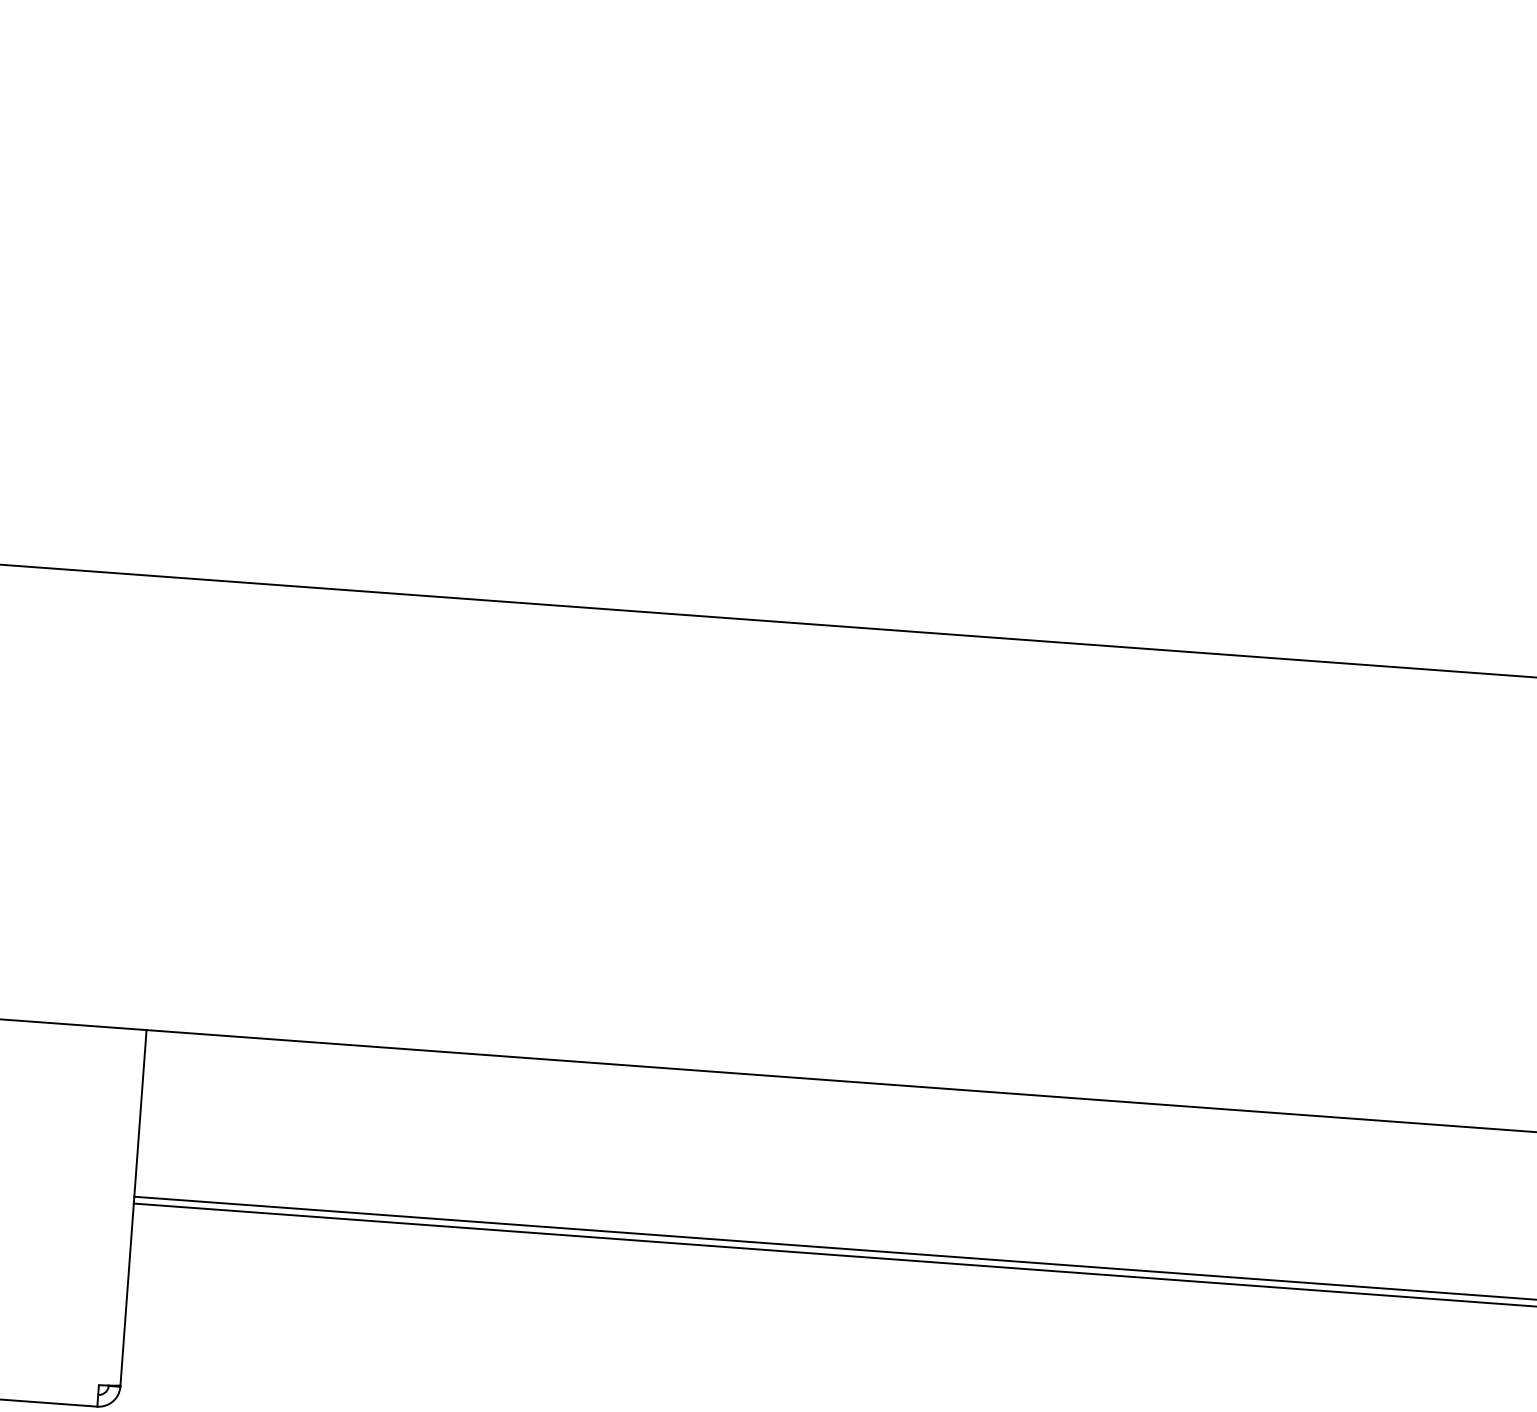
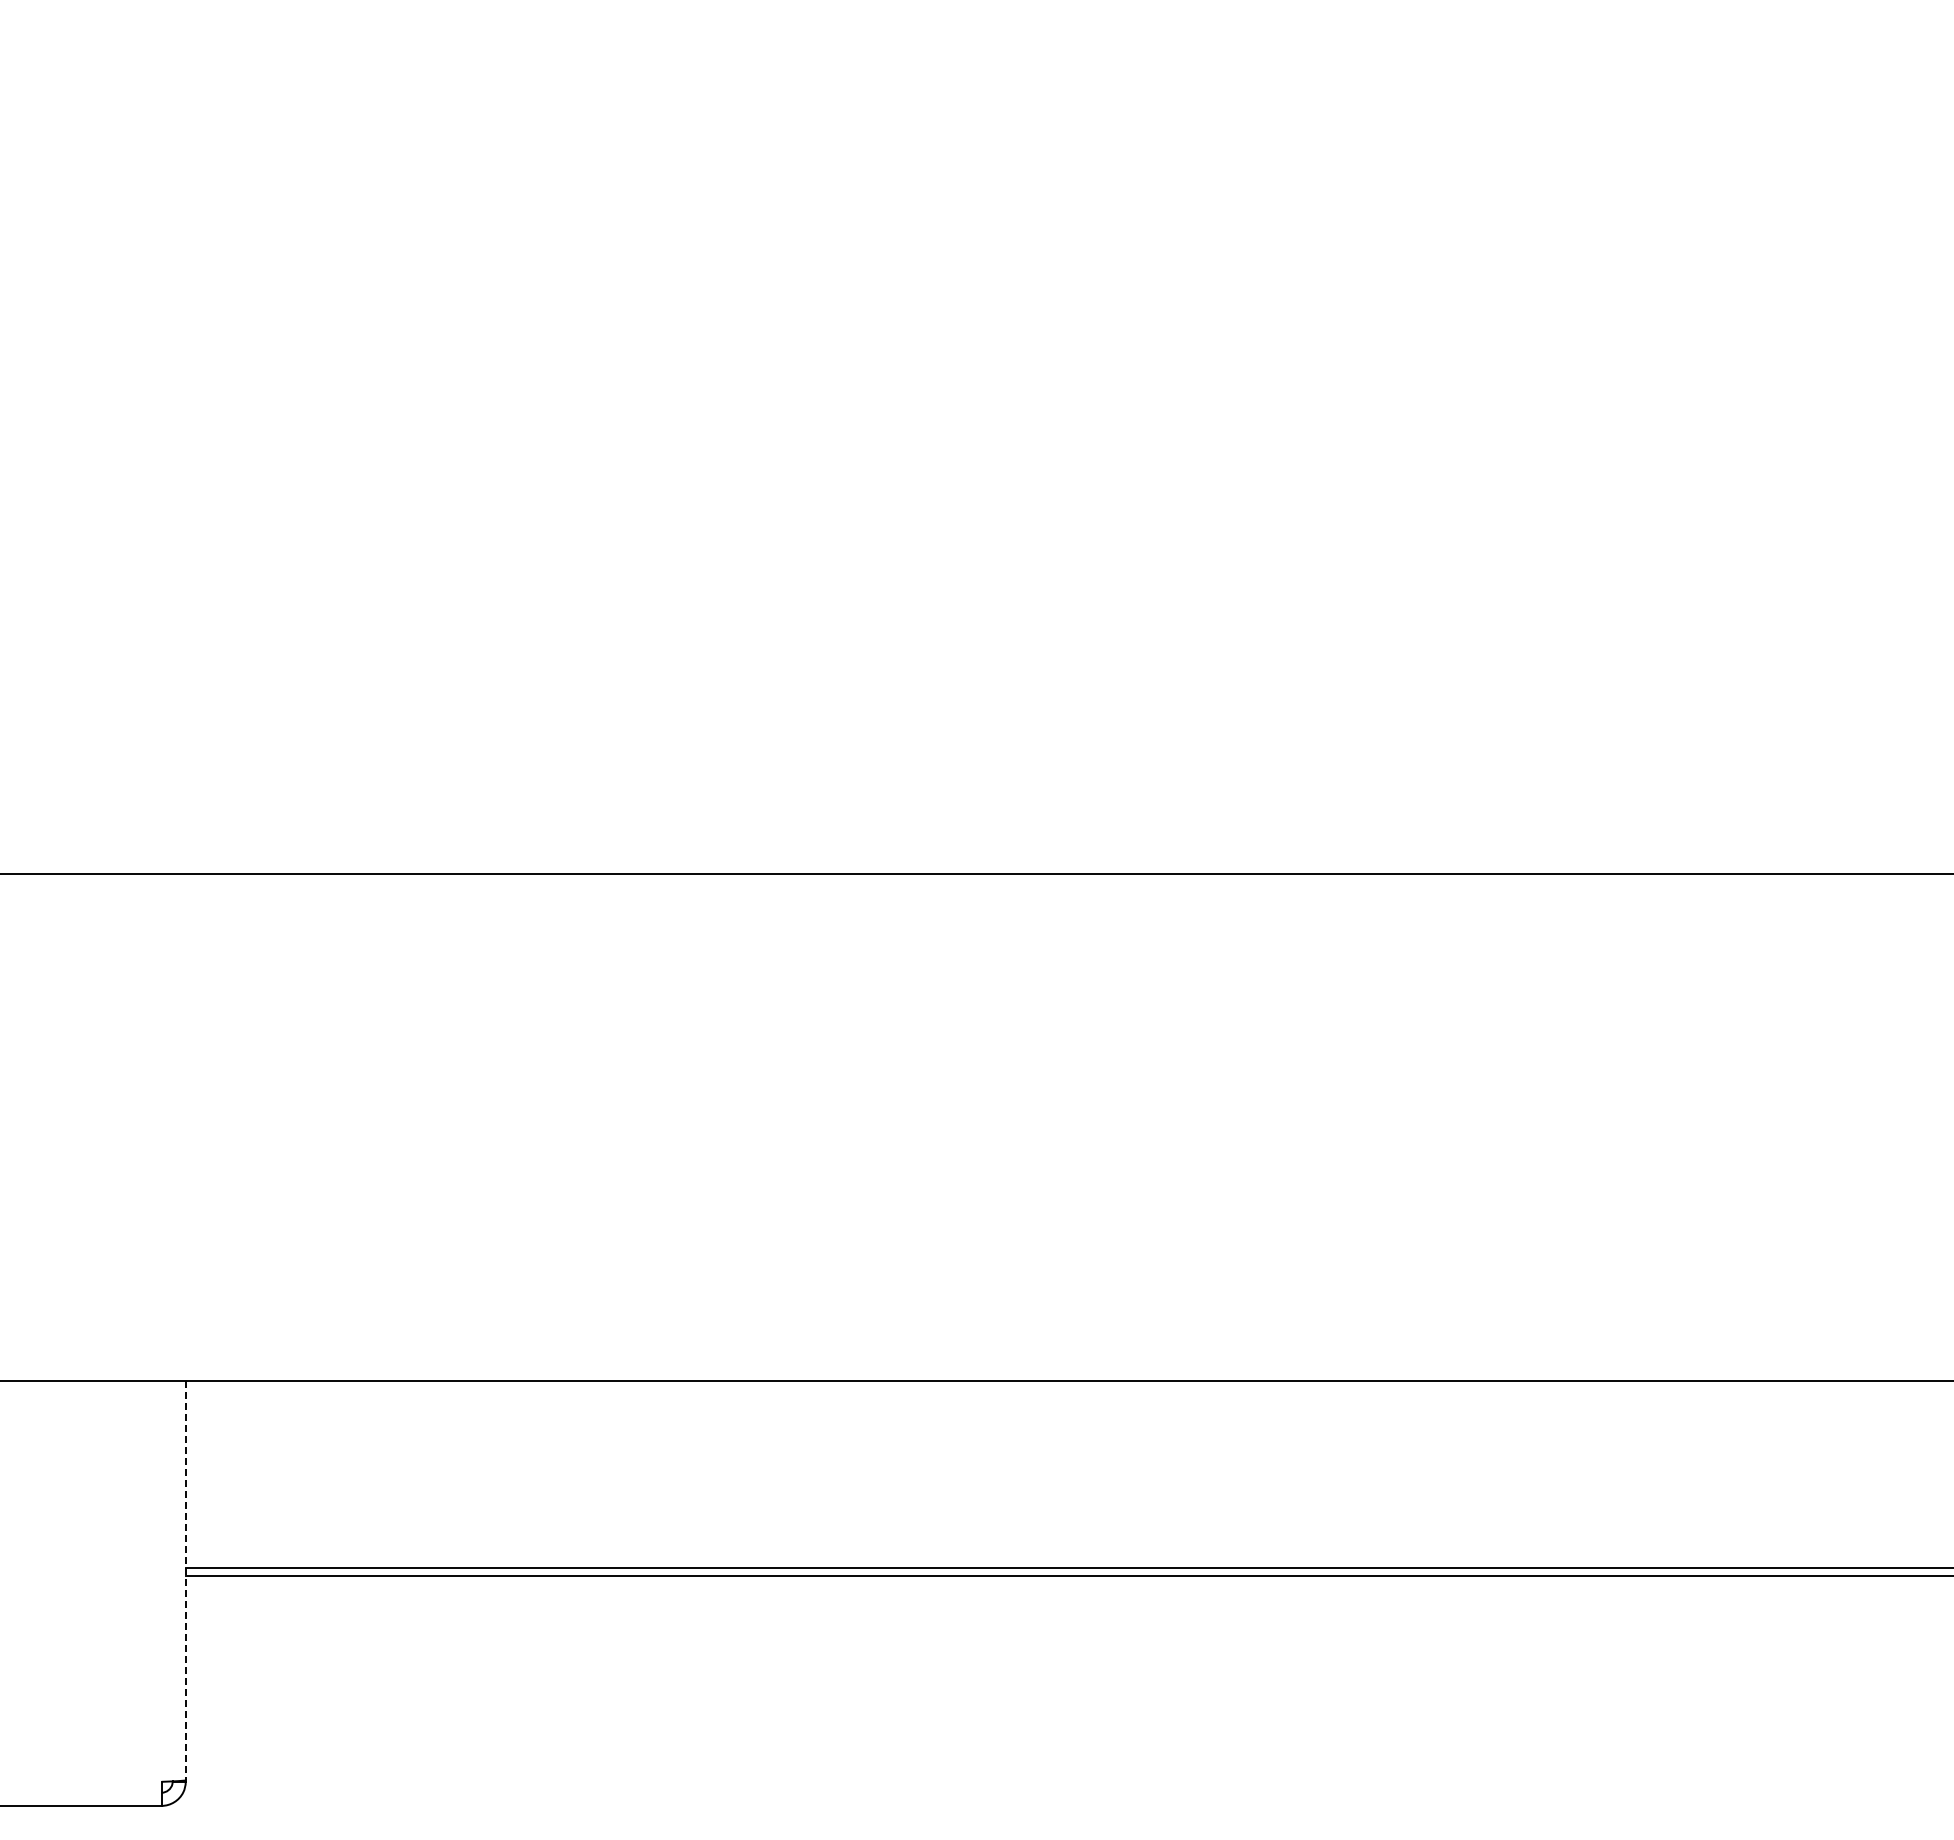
line: (133, 1208) -> (185, 1581), solid -> dashed

